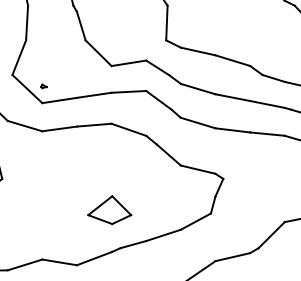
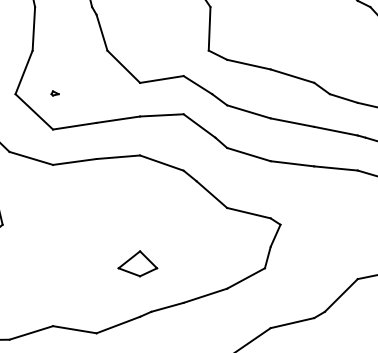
part: (43, 86) -> (54, 93), moved
part: (109, 209) -> (137, 263), size x0.71

